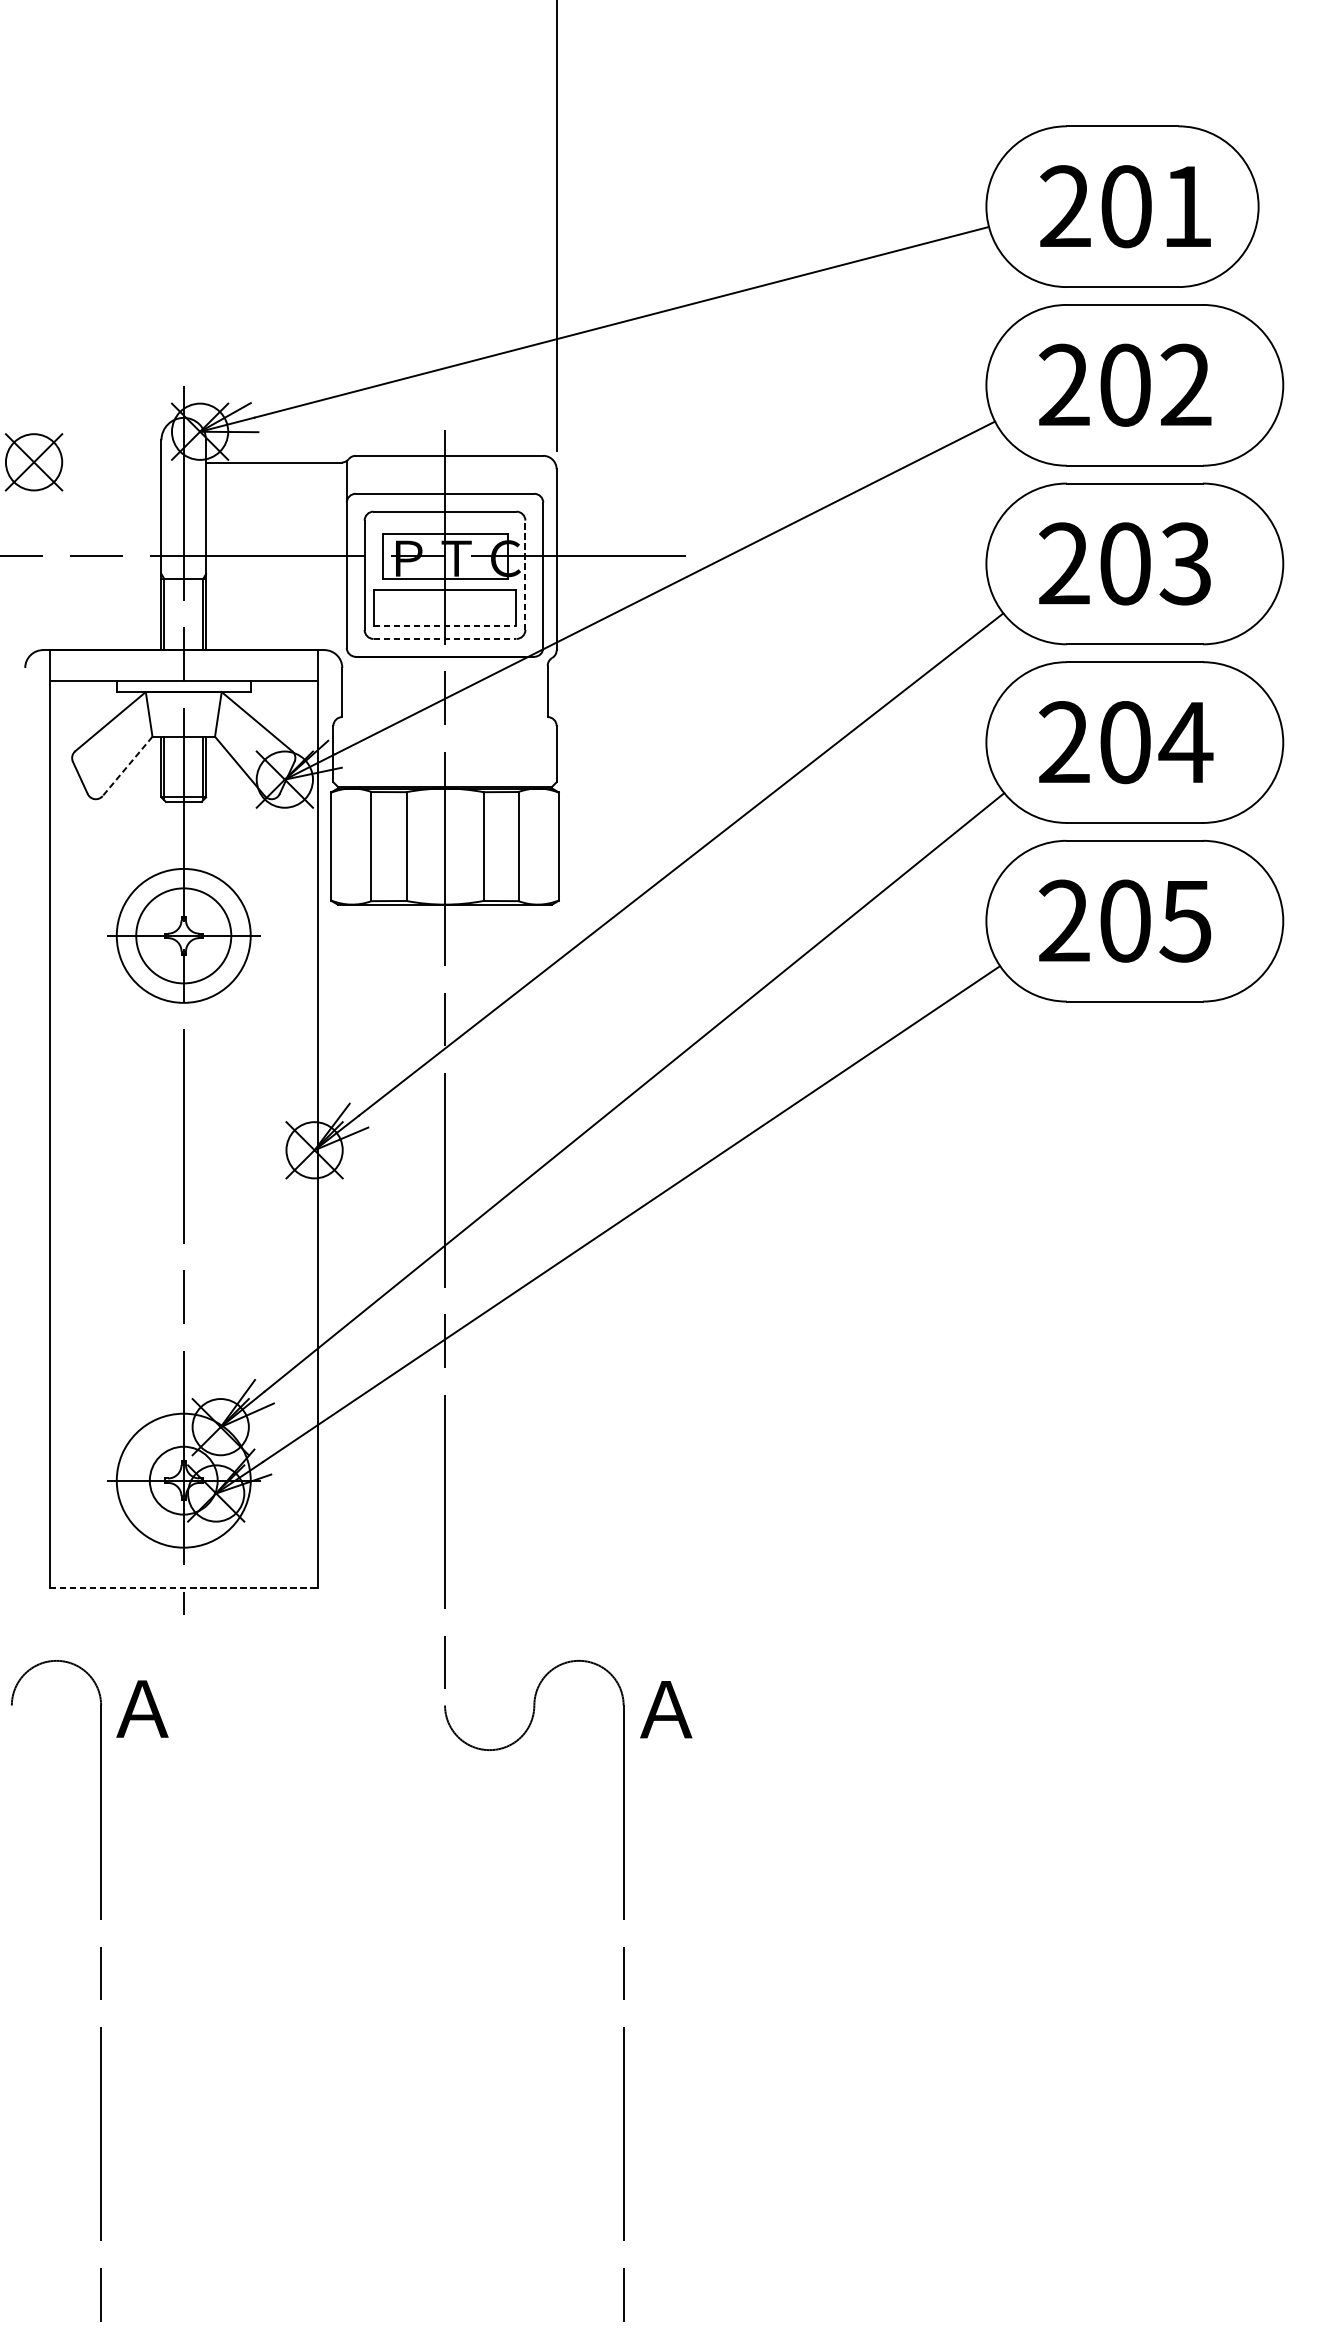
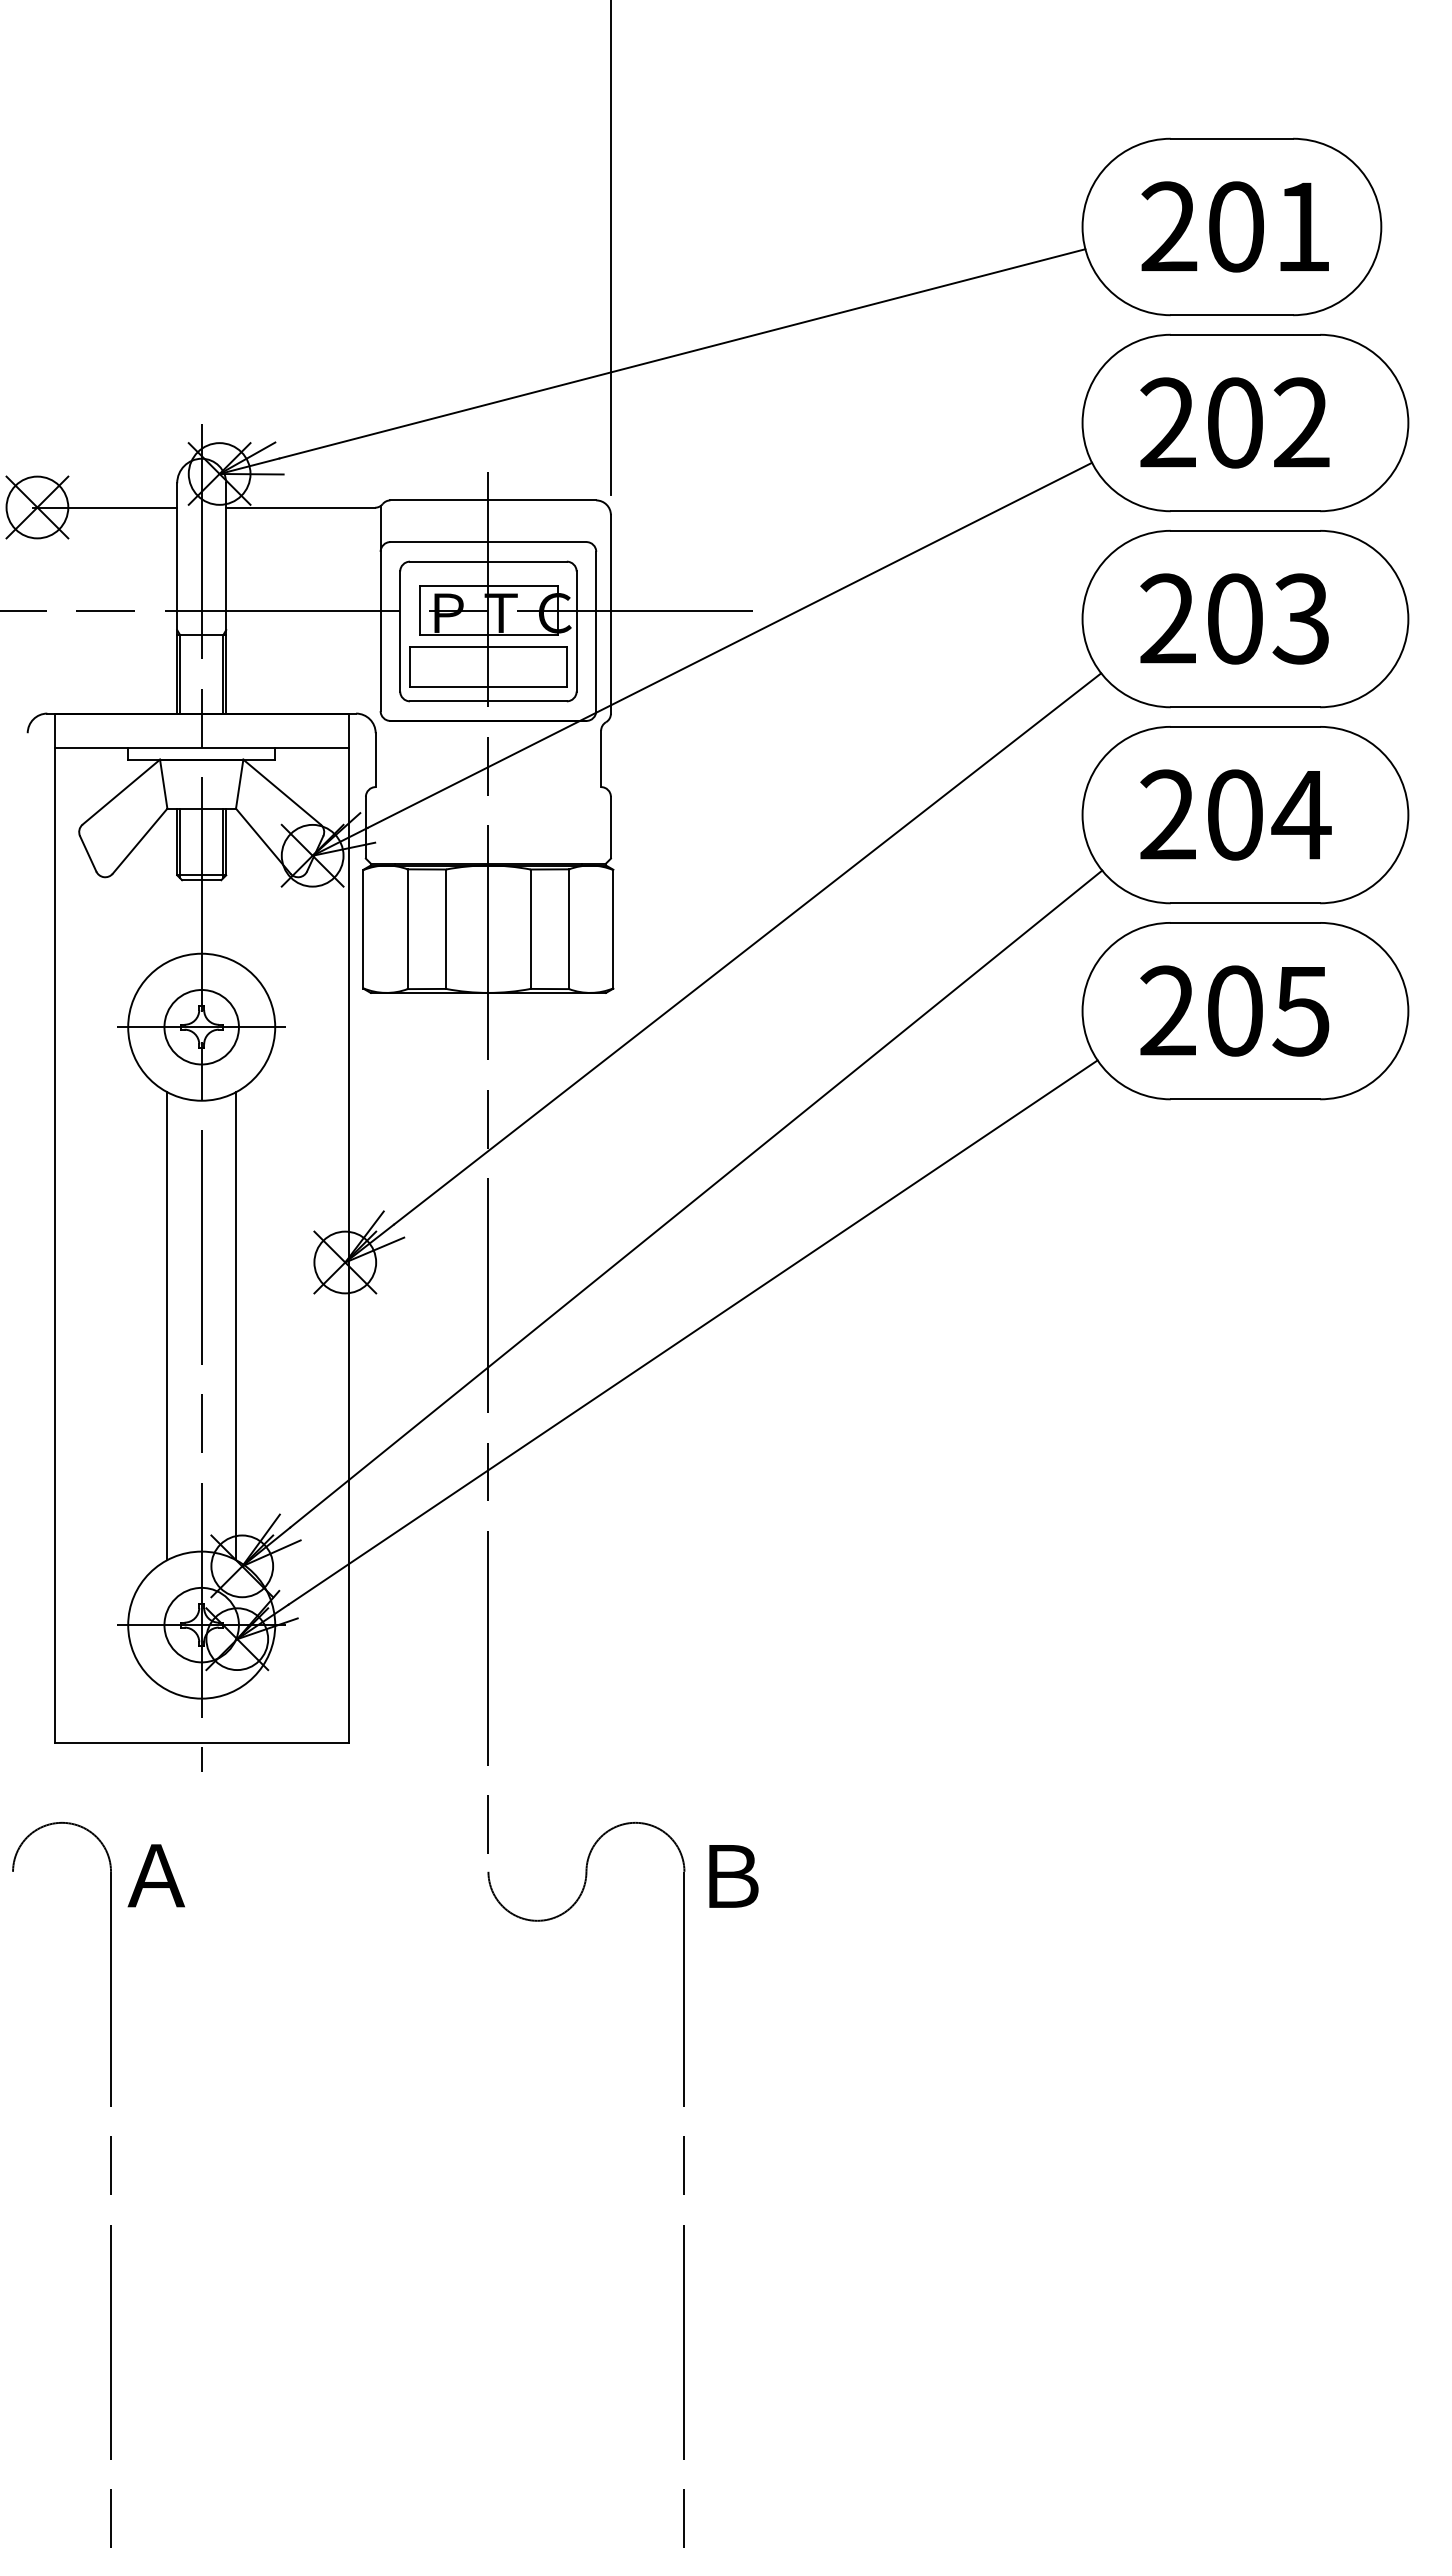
line: (95, 462) -> (104, 507), added
line: (525, 575) -> (576, 631), dashed -> solid
line: (445, 625) -> (488, 686), dashed -> solid
line: (445, 639) -> (488, 701), dashed -> solid
line: (127, 766) -> (139, 841), dashed -> solid
circle: (183, 936) -> (201, 1027), size x0.71
line: (152, 1208) -> (167, 1326), added
line: (215, 1208) -> (236, 1326), added
line: (184, 1587) -> (202, 1742), dashed -> solid
text: (665, 1709) -> (730, 1876), Ａ -> Ｂ

